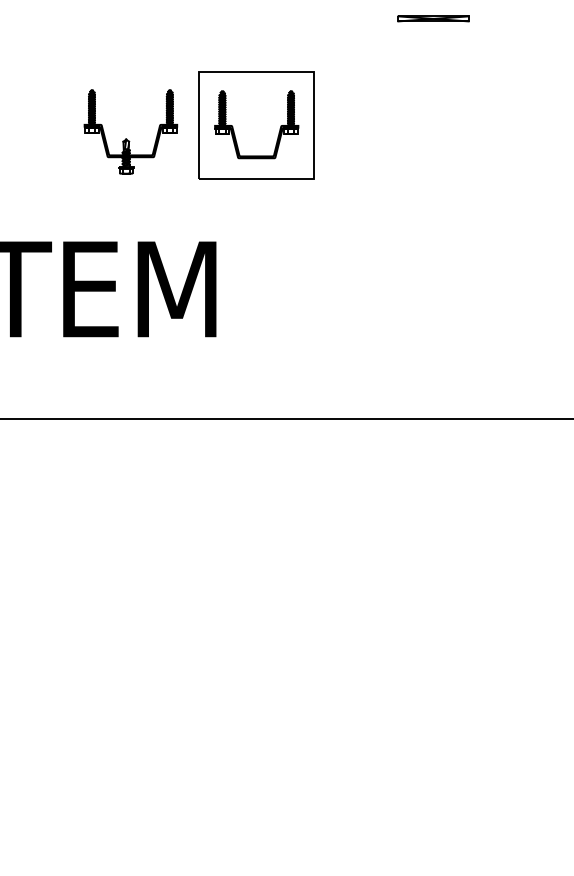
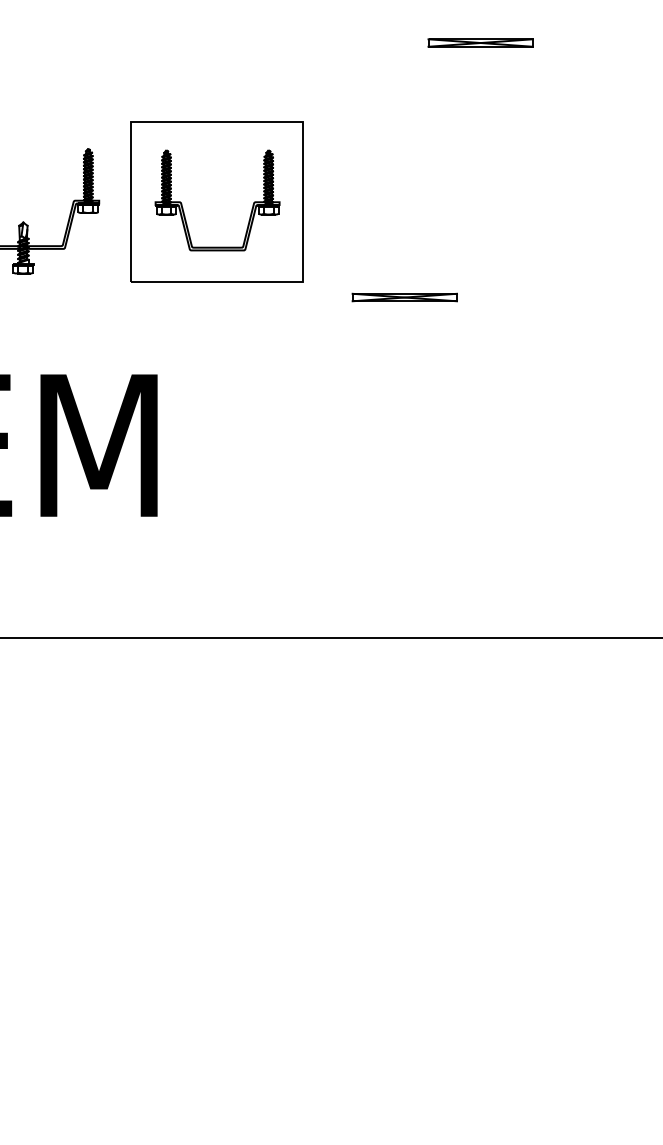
part: (382, 189) -> (404, 296), added

